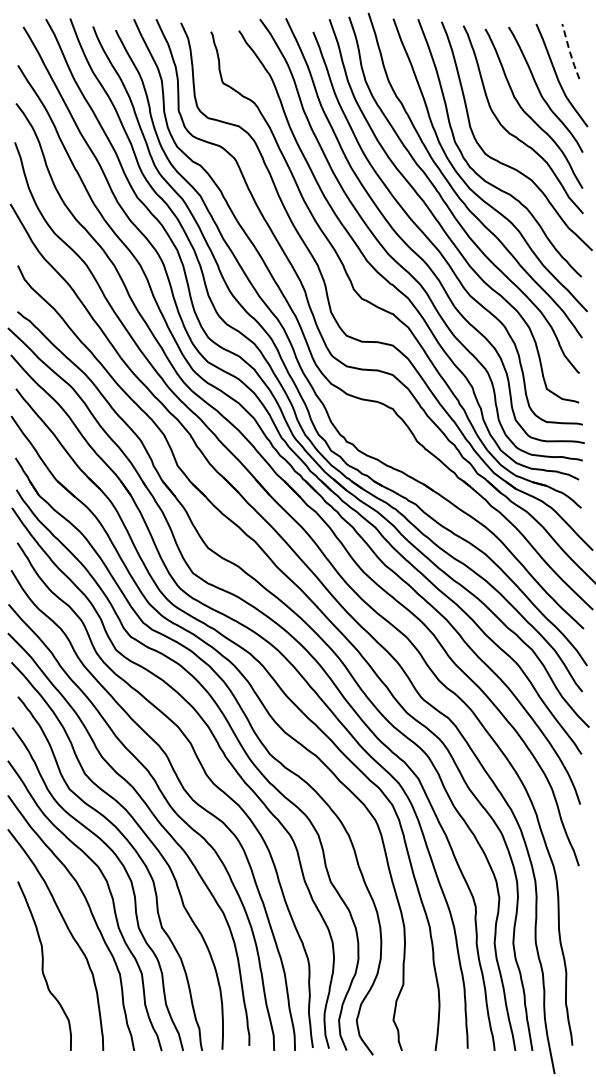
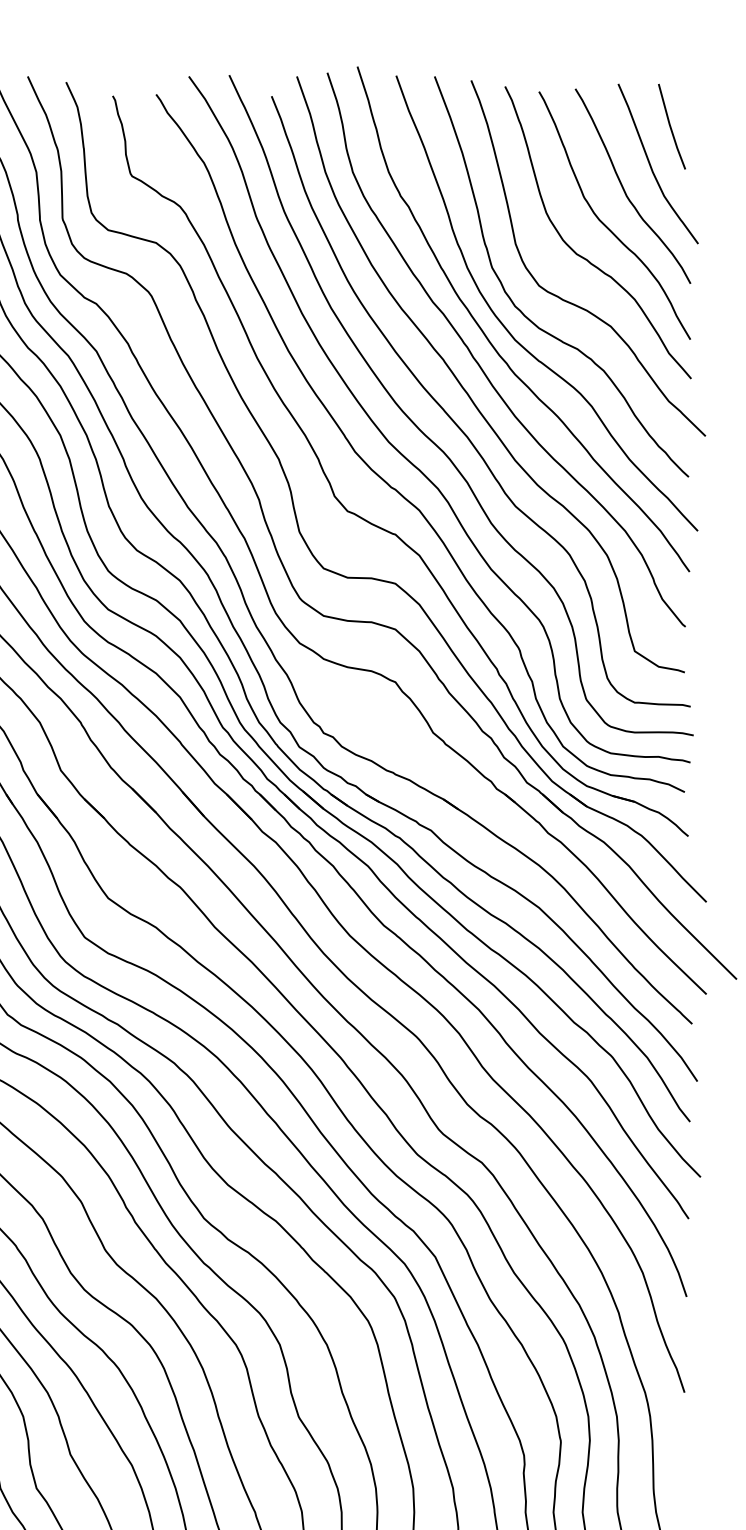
line: (569, 51) -> (669, 126), dashed -> solid

